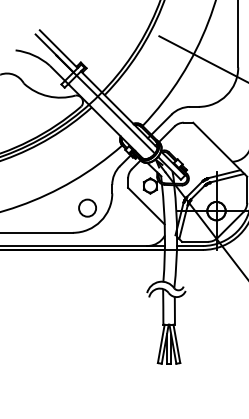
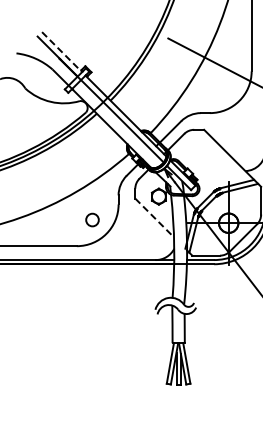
line: (59, 49) -> (62, 52), solid -> dashed
line: (146, 206) -> (154, 218), solid -> dashed
circle: (87, 207) -> (92, 219), size x0.7

